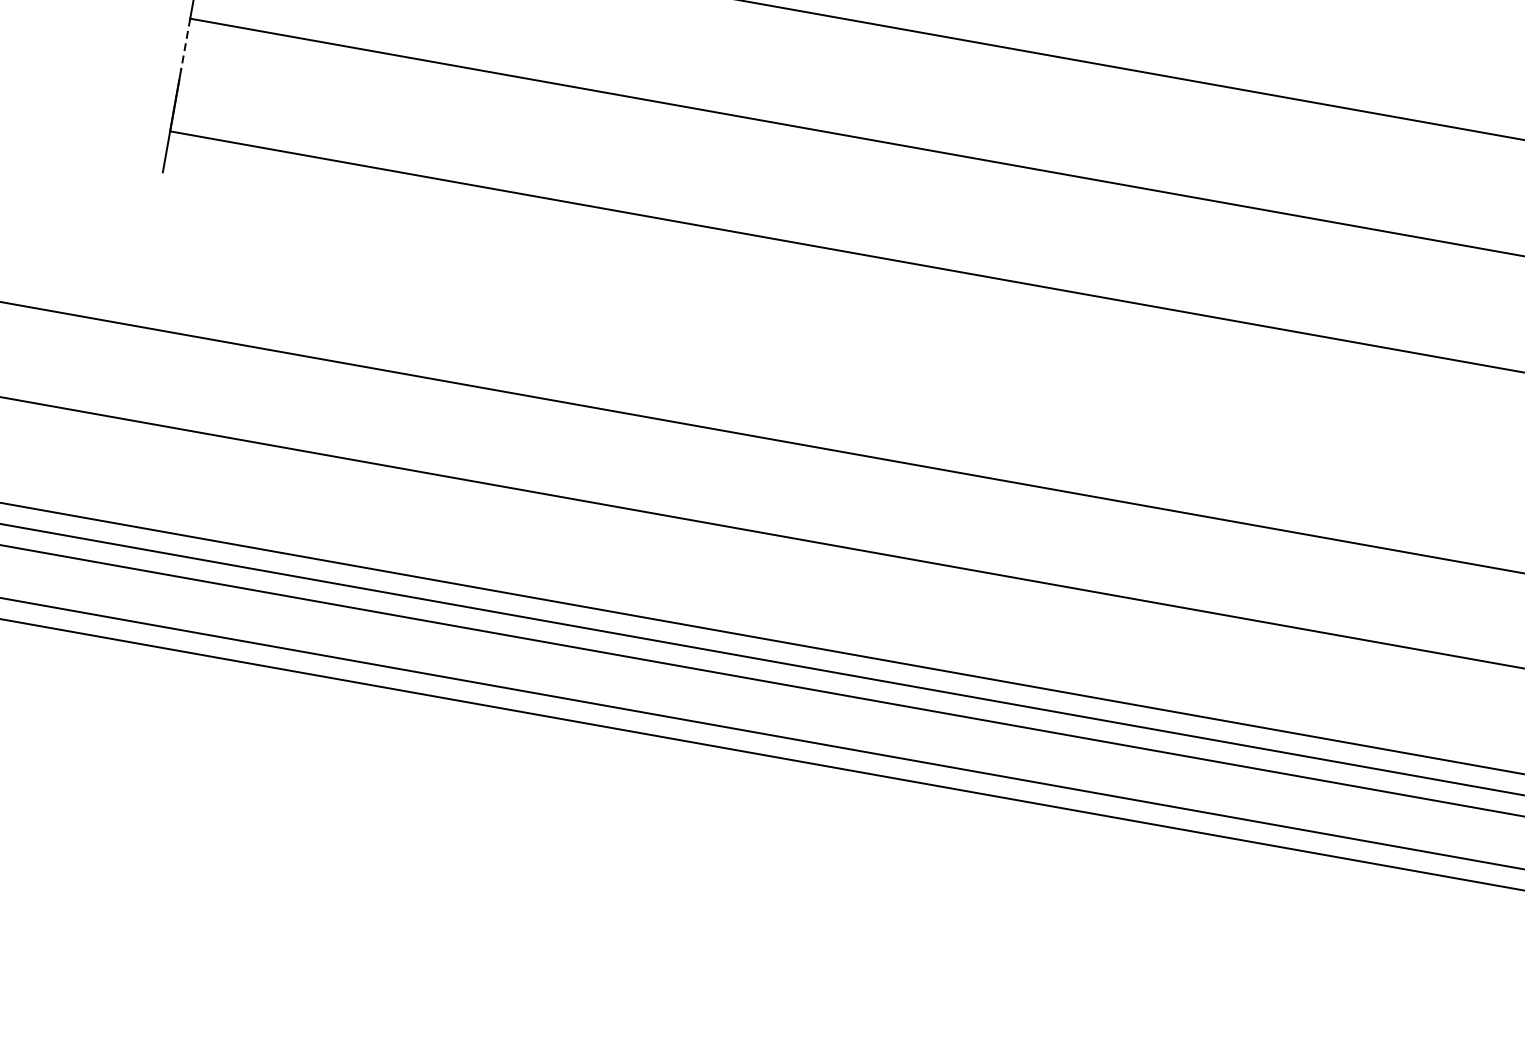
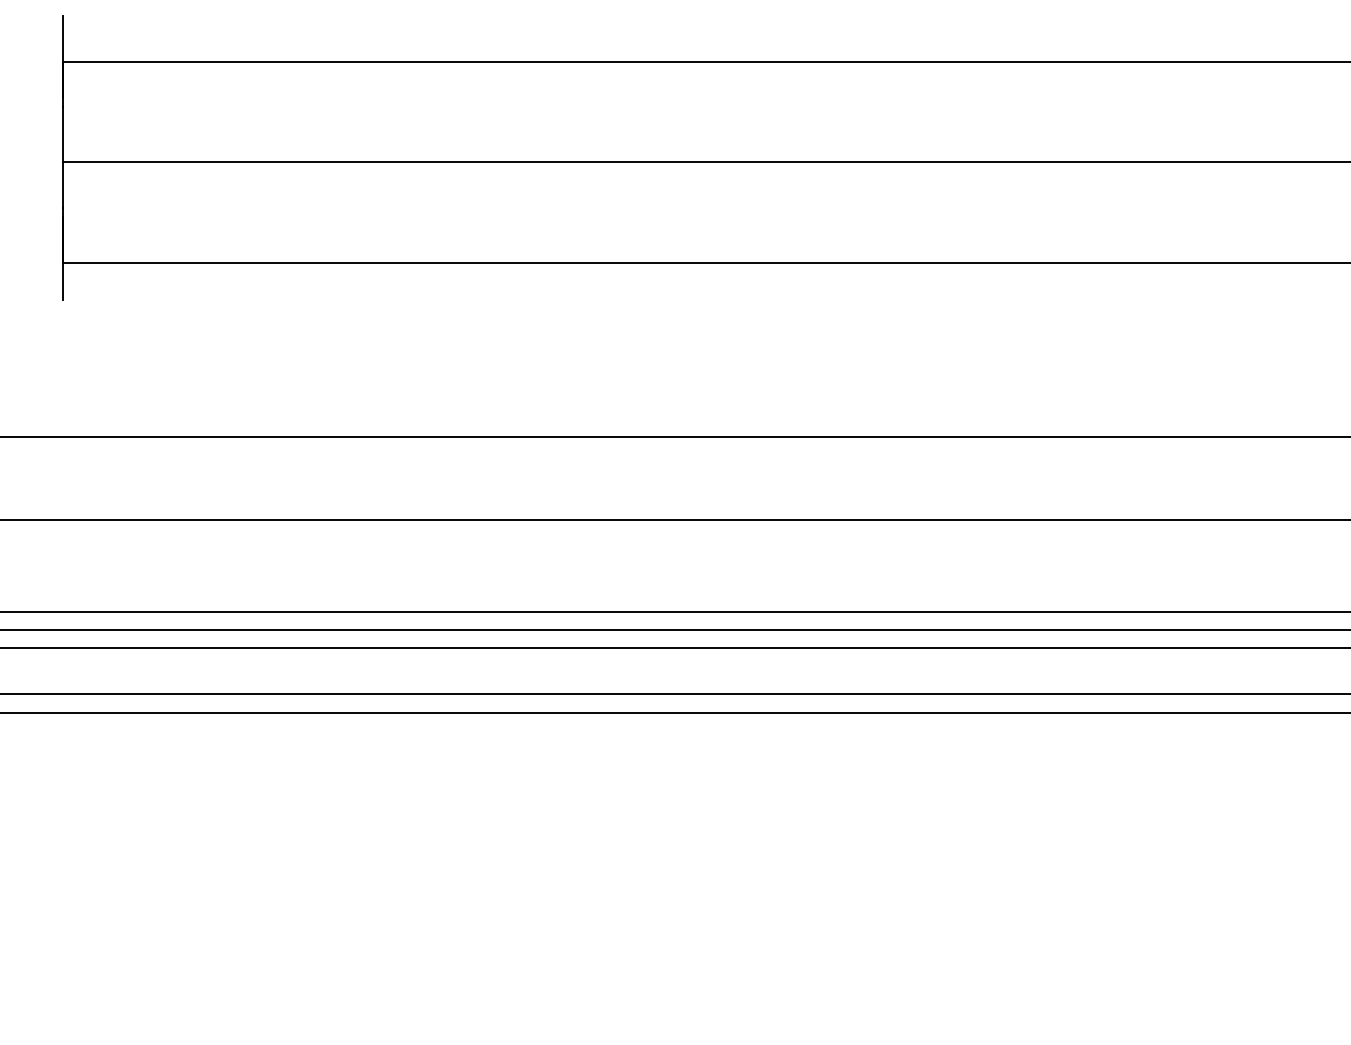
line: (185, 44) -> (62, 185), dashed -> solid

